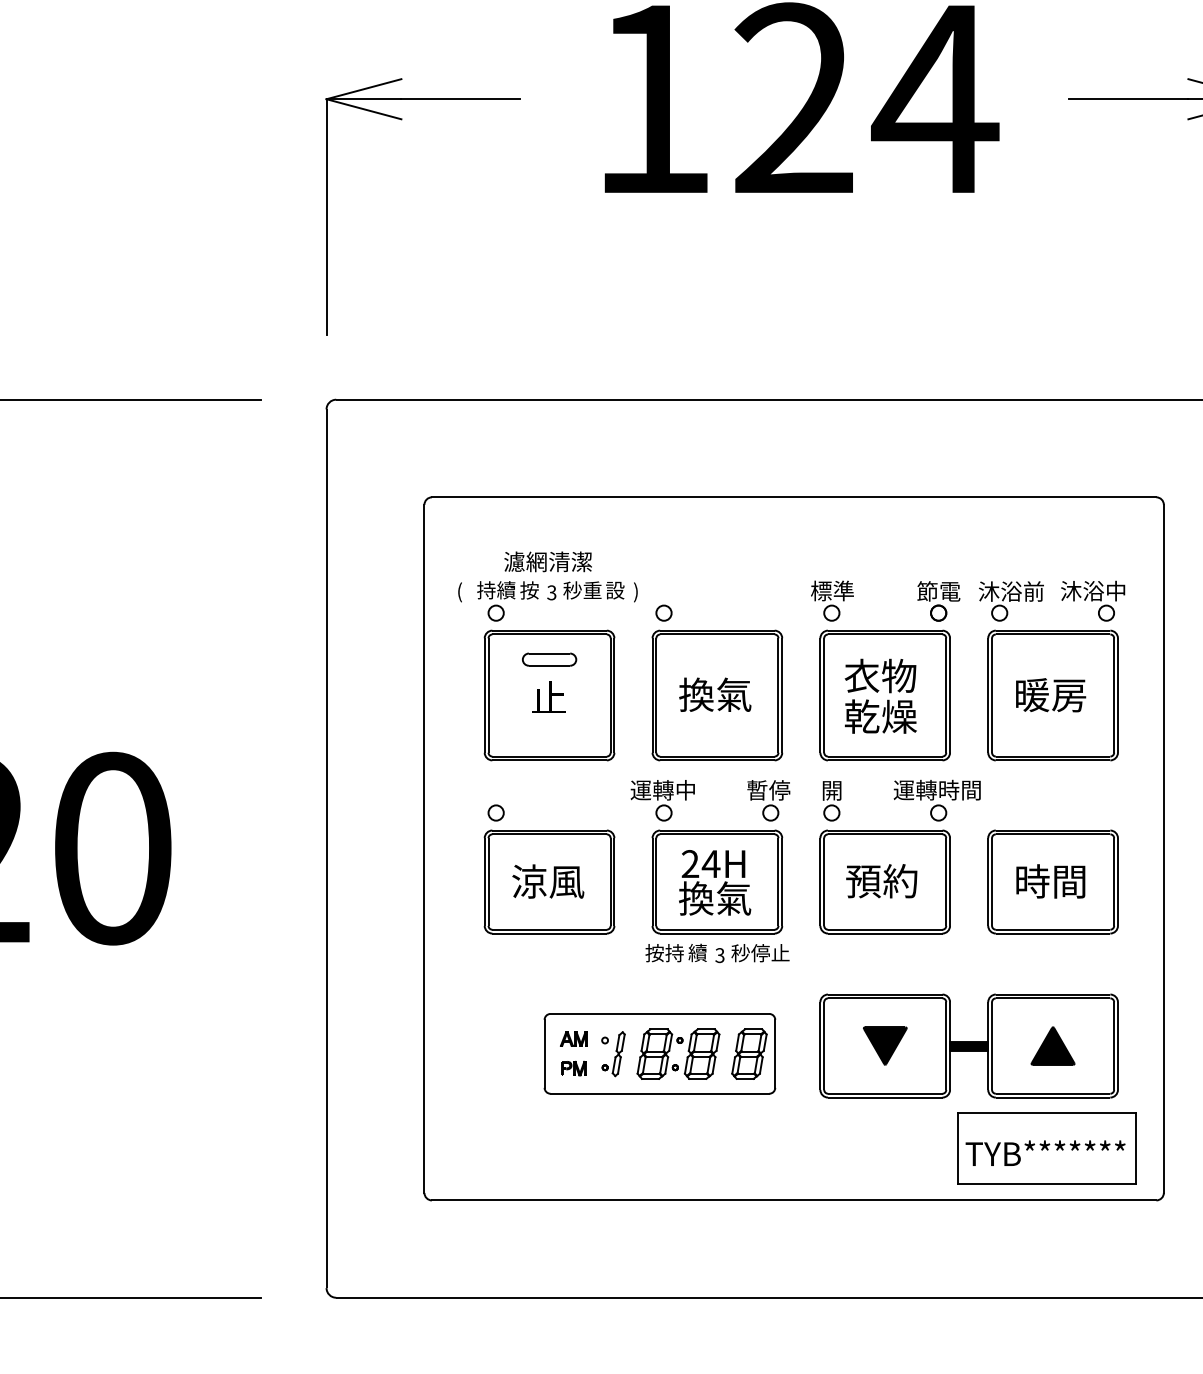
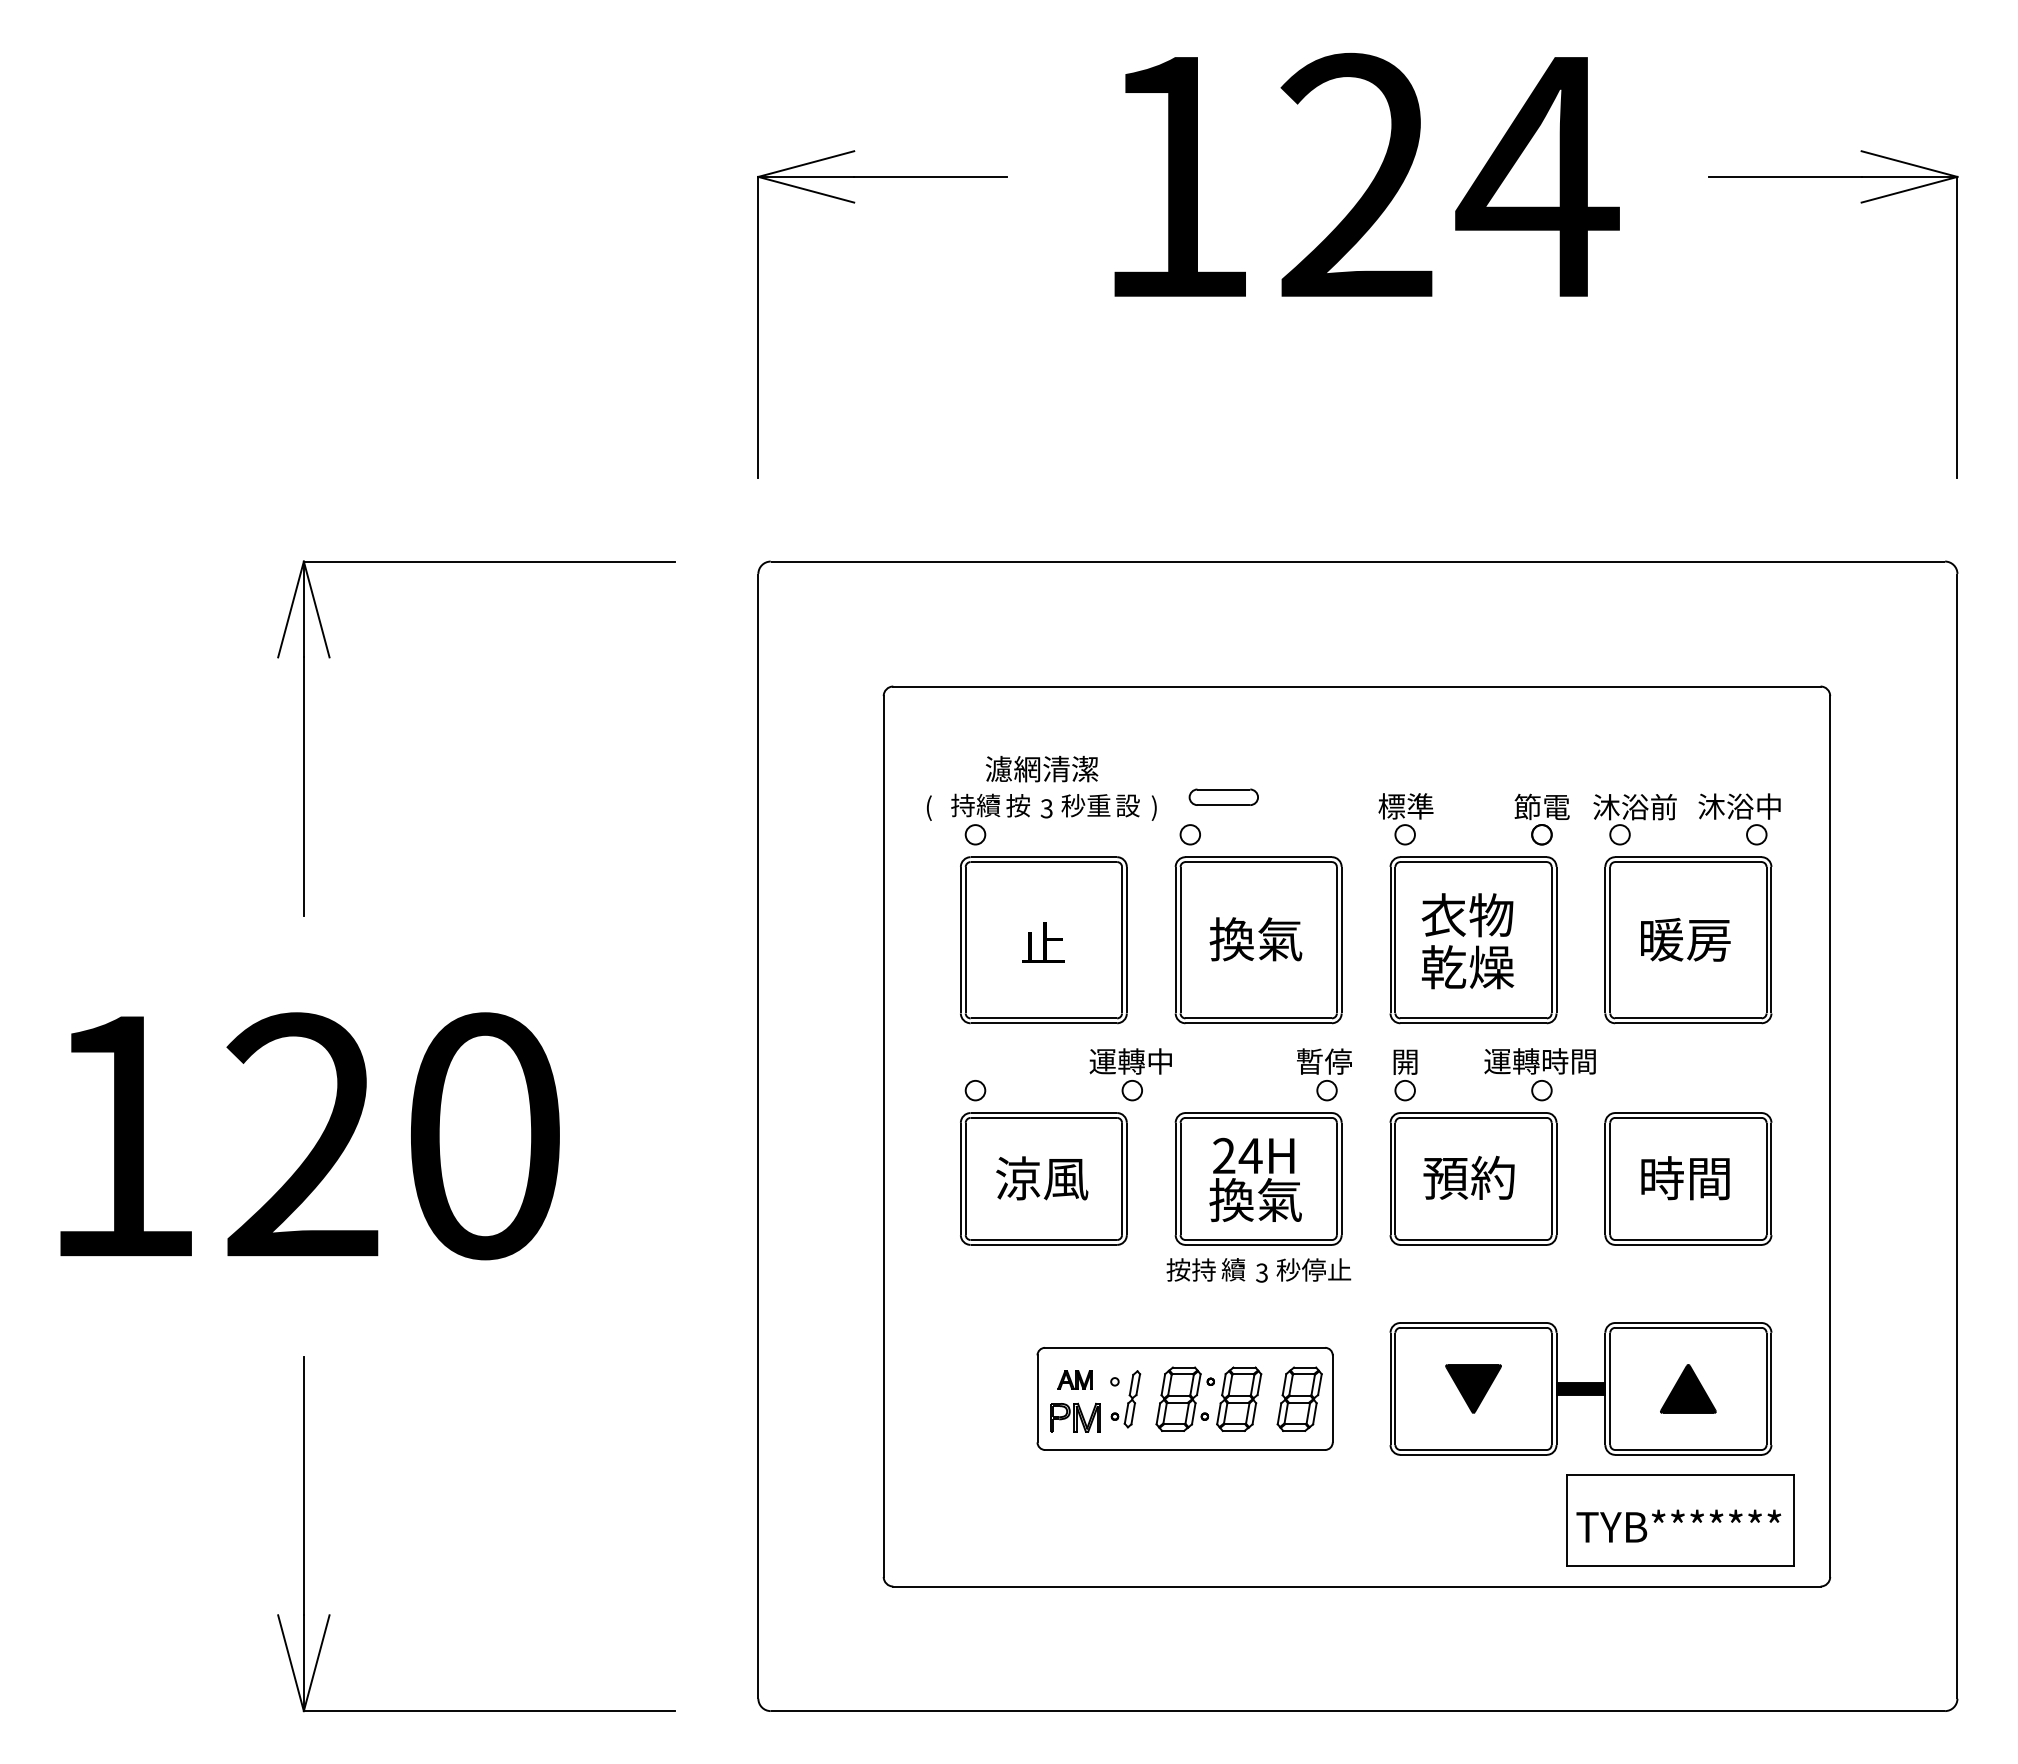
part: (549, 659) -> (1223, 796), moved
part: (662, 800) -> (1130, 1074), moved
part: (574, 1068) -> (1075, 1417), size x1.6

